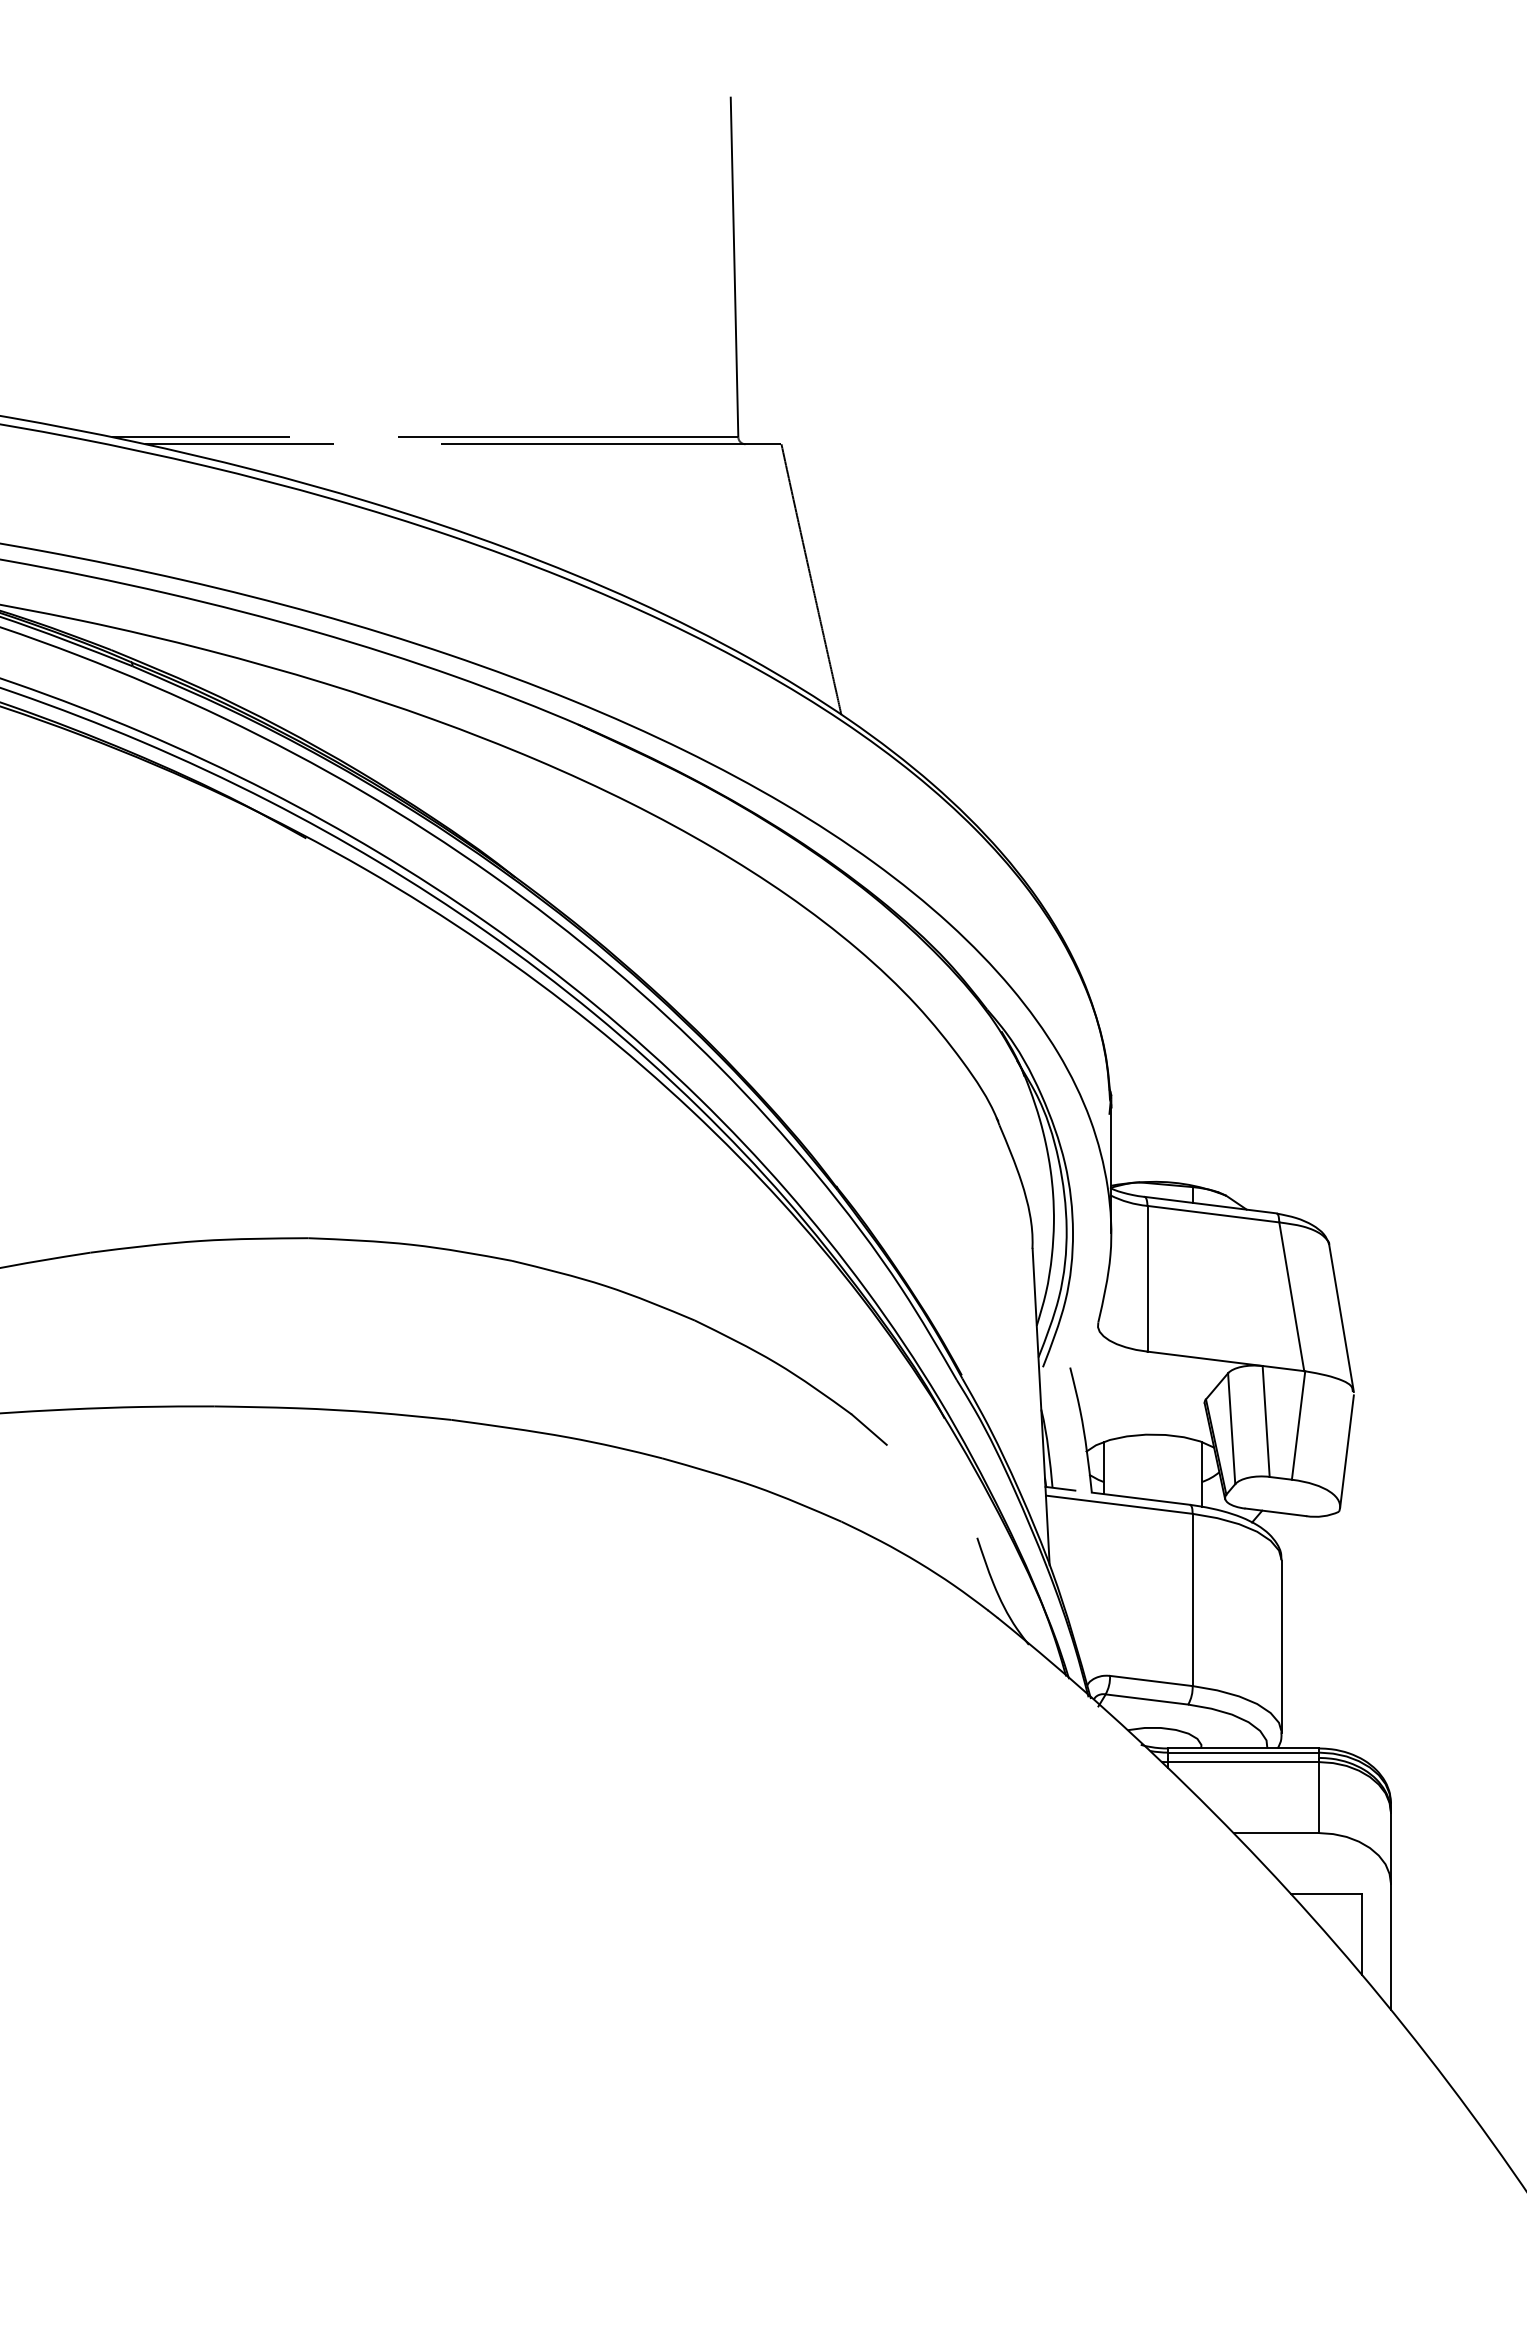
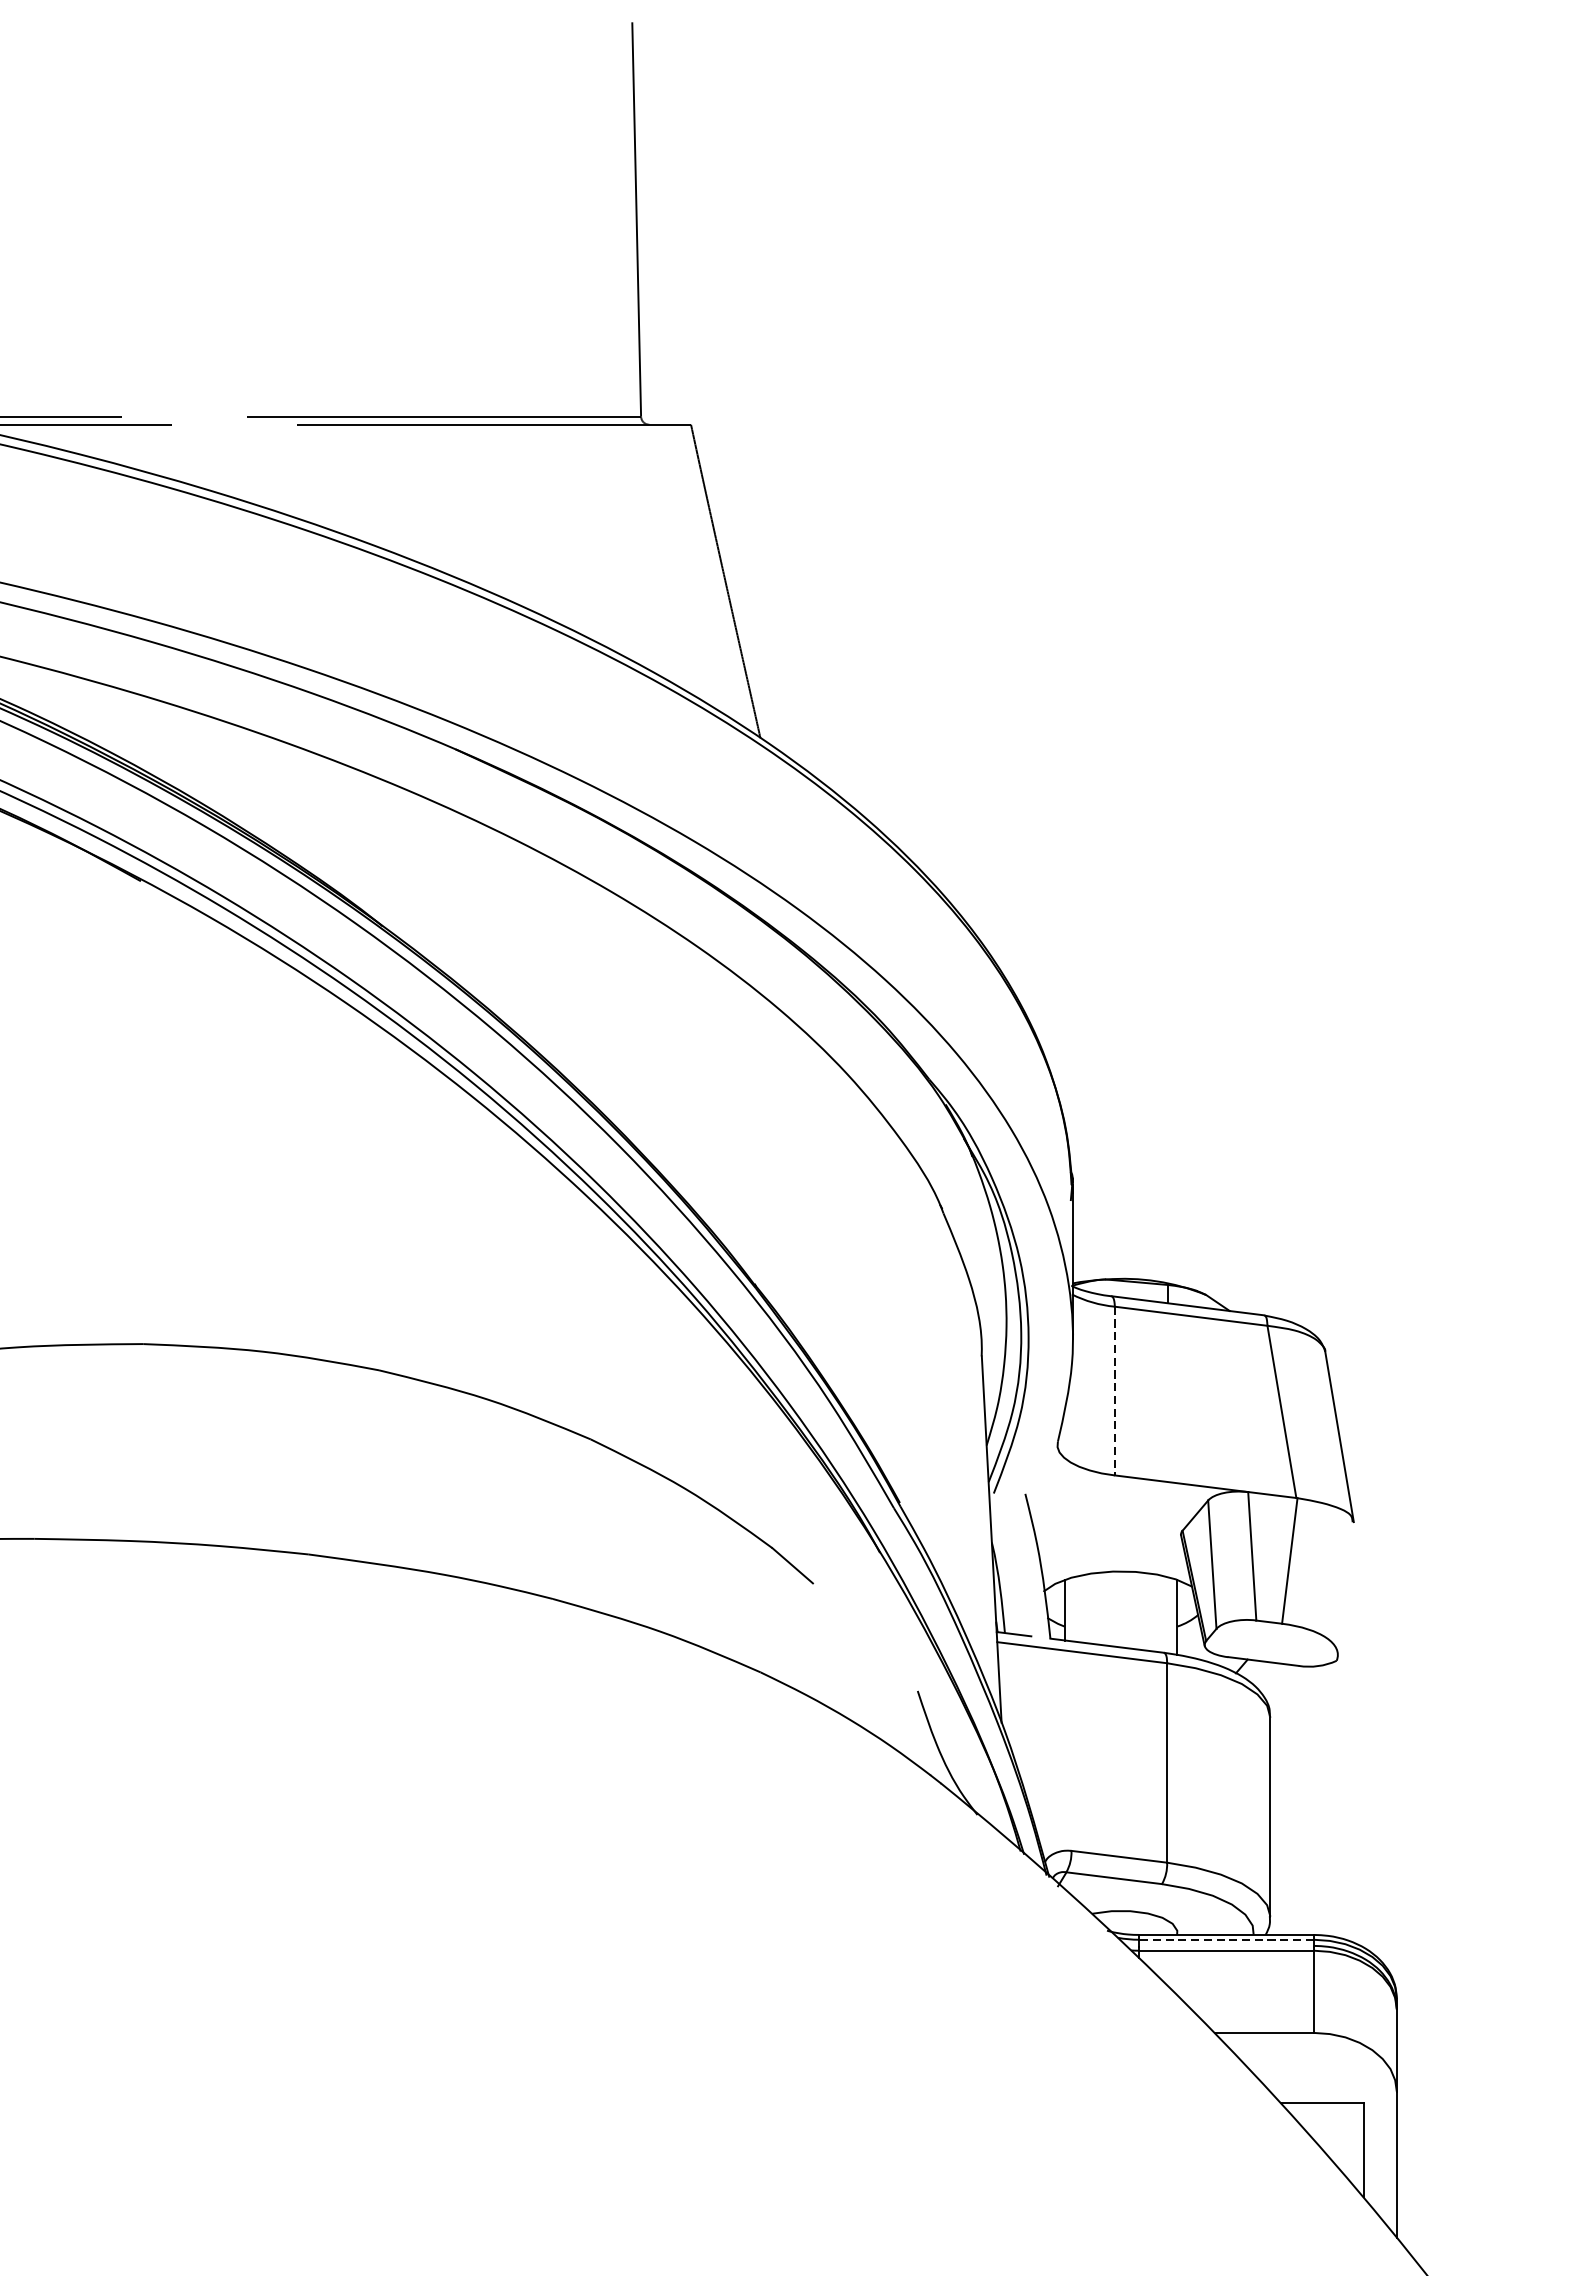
line: (1147, 1278) -> (1114, 1390), solid -> dashed
line: (1346, 1451) -> (1345, 1591), removed
line: (1243, 1752) -> (1226, 1939), solid -> dashed

